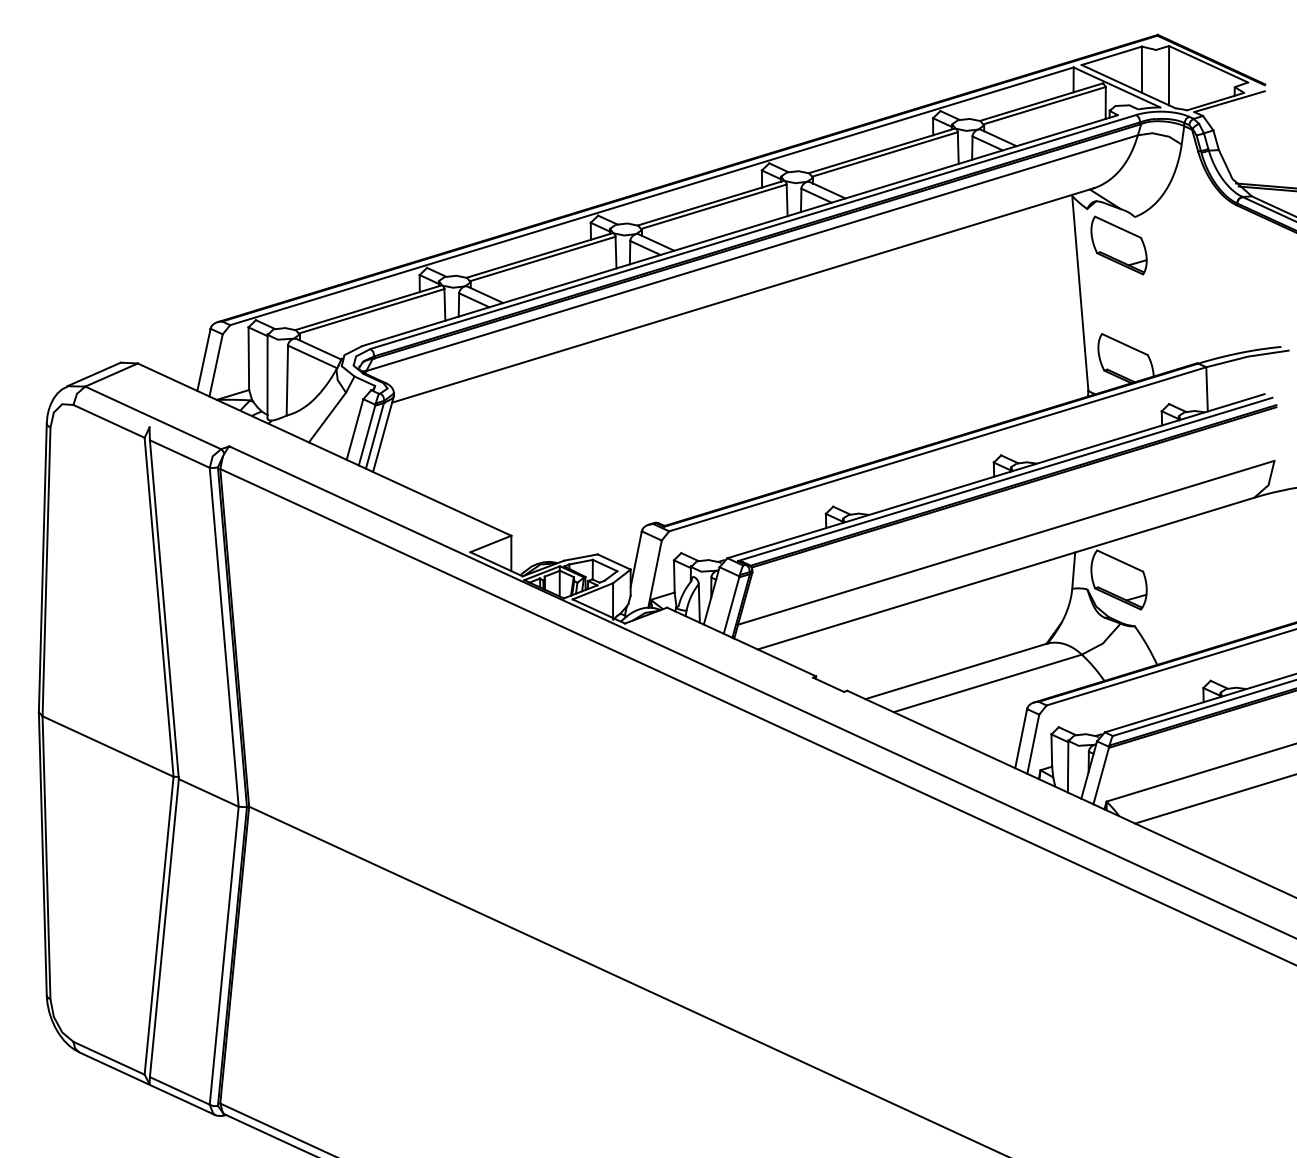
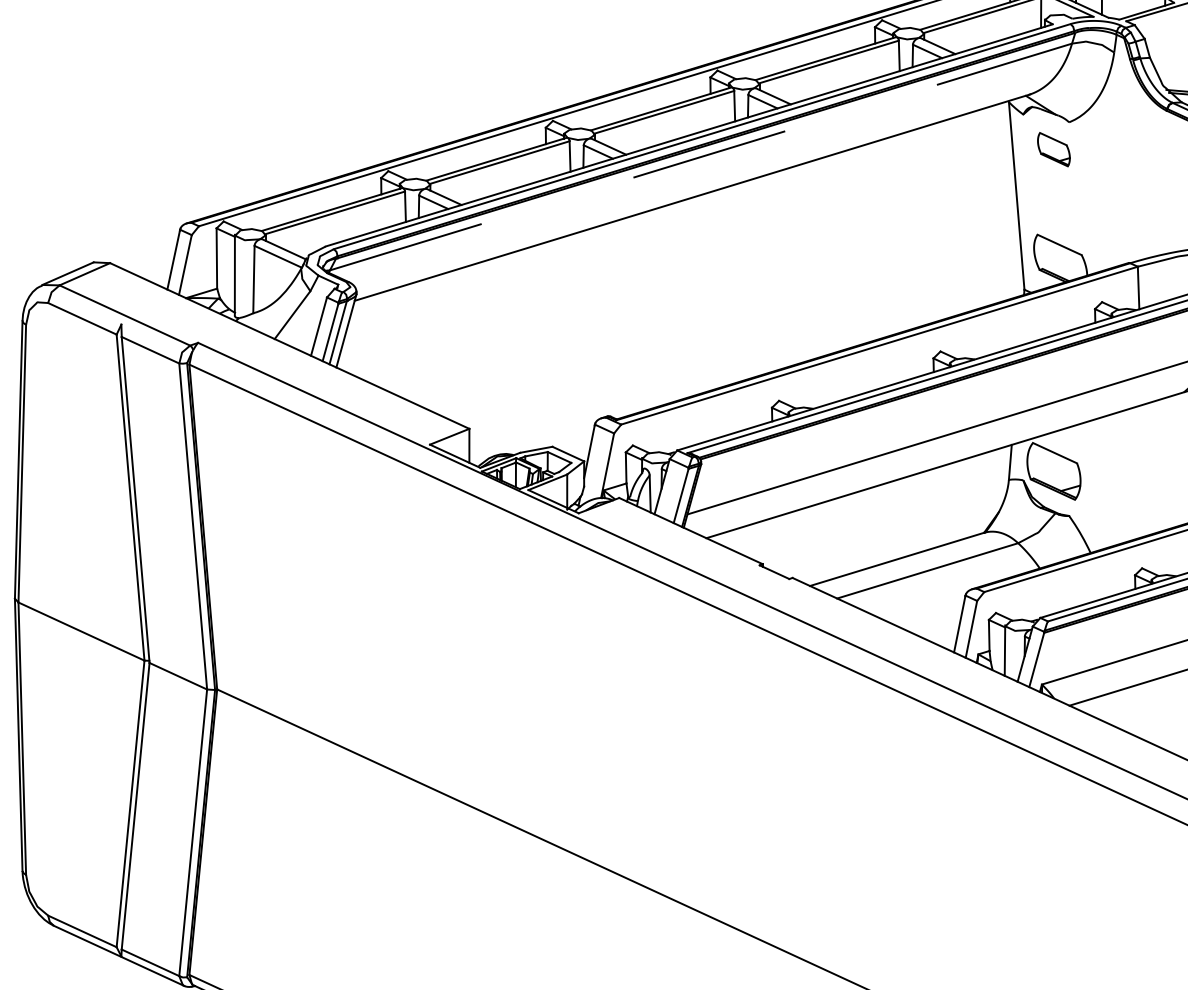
part: (1118, 245) -> (1053, 149), size x0.6
line: (752, 253) -> (701, 157), solid -> dashed

